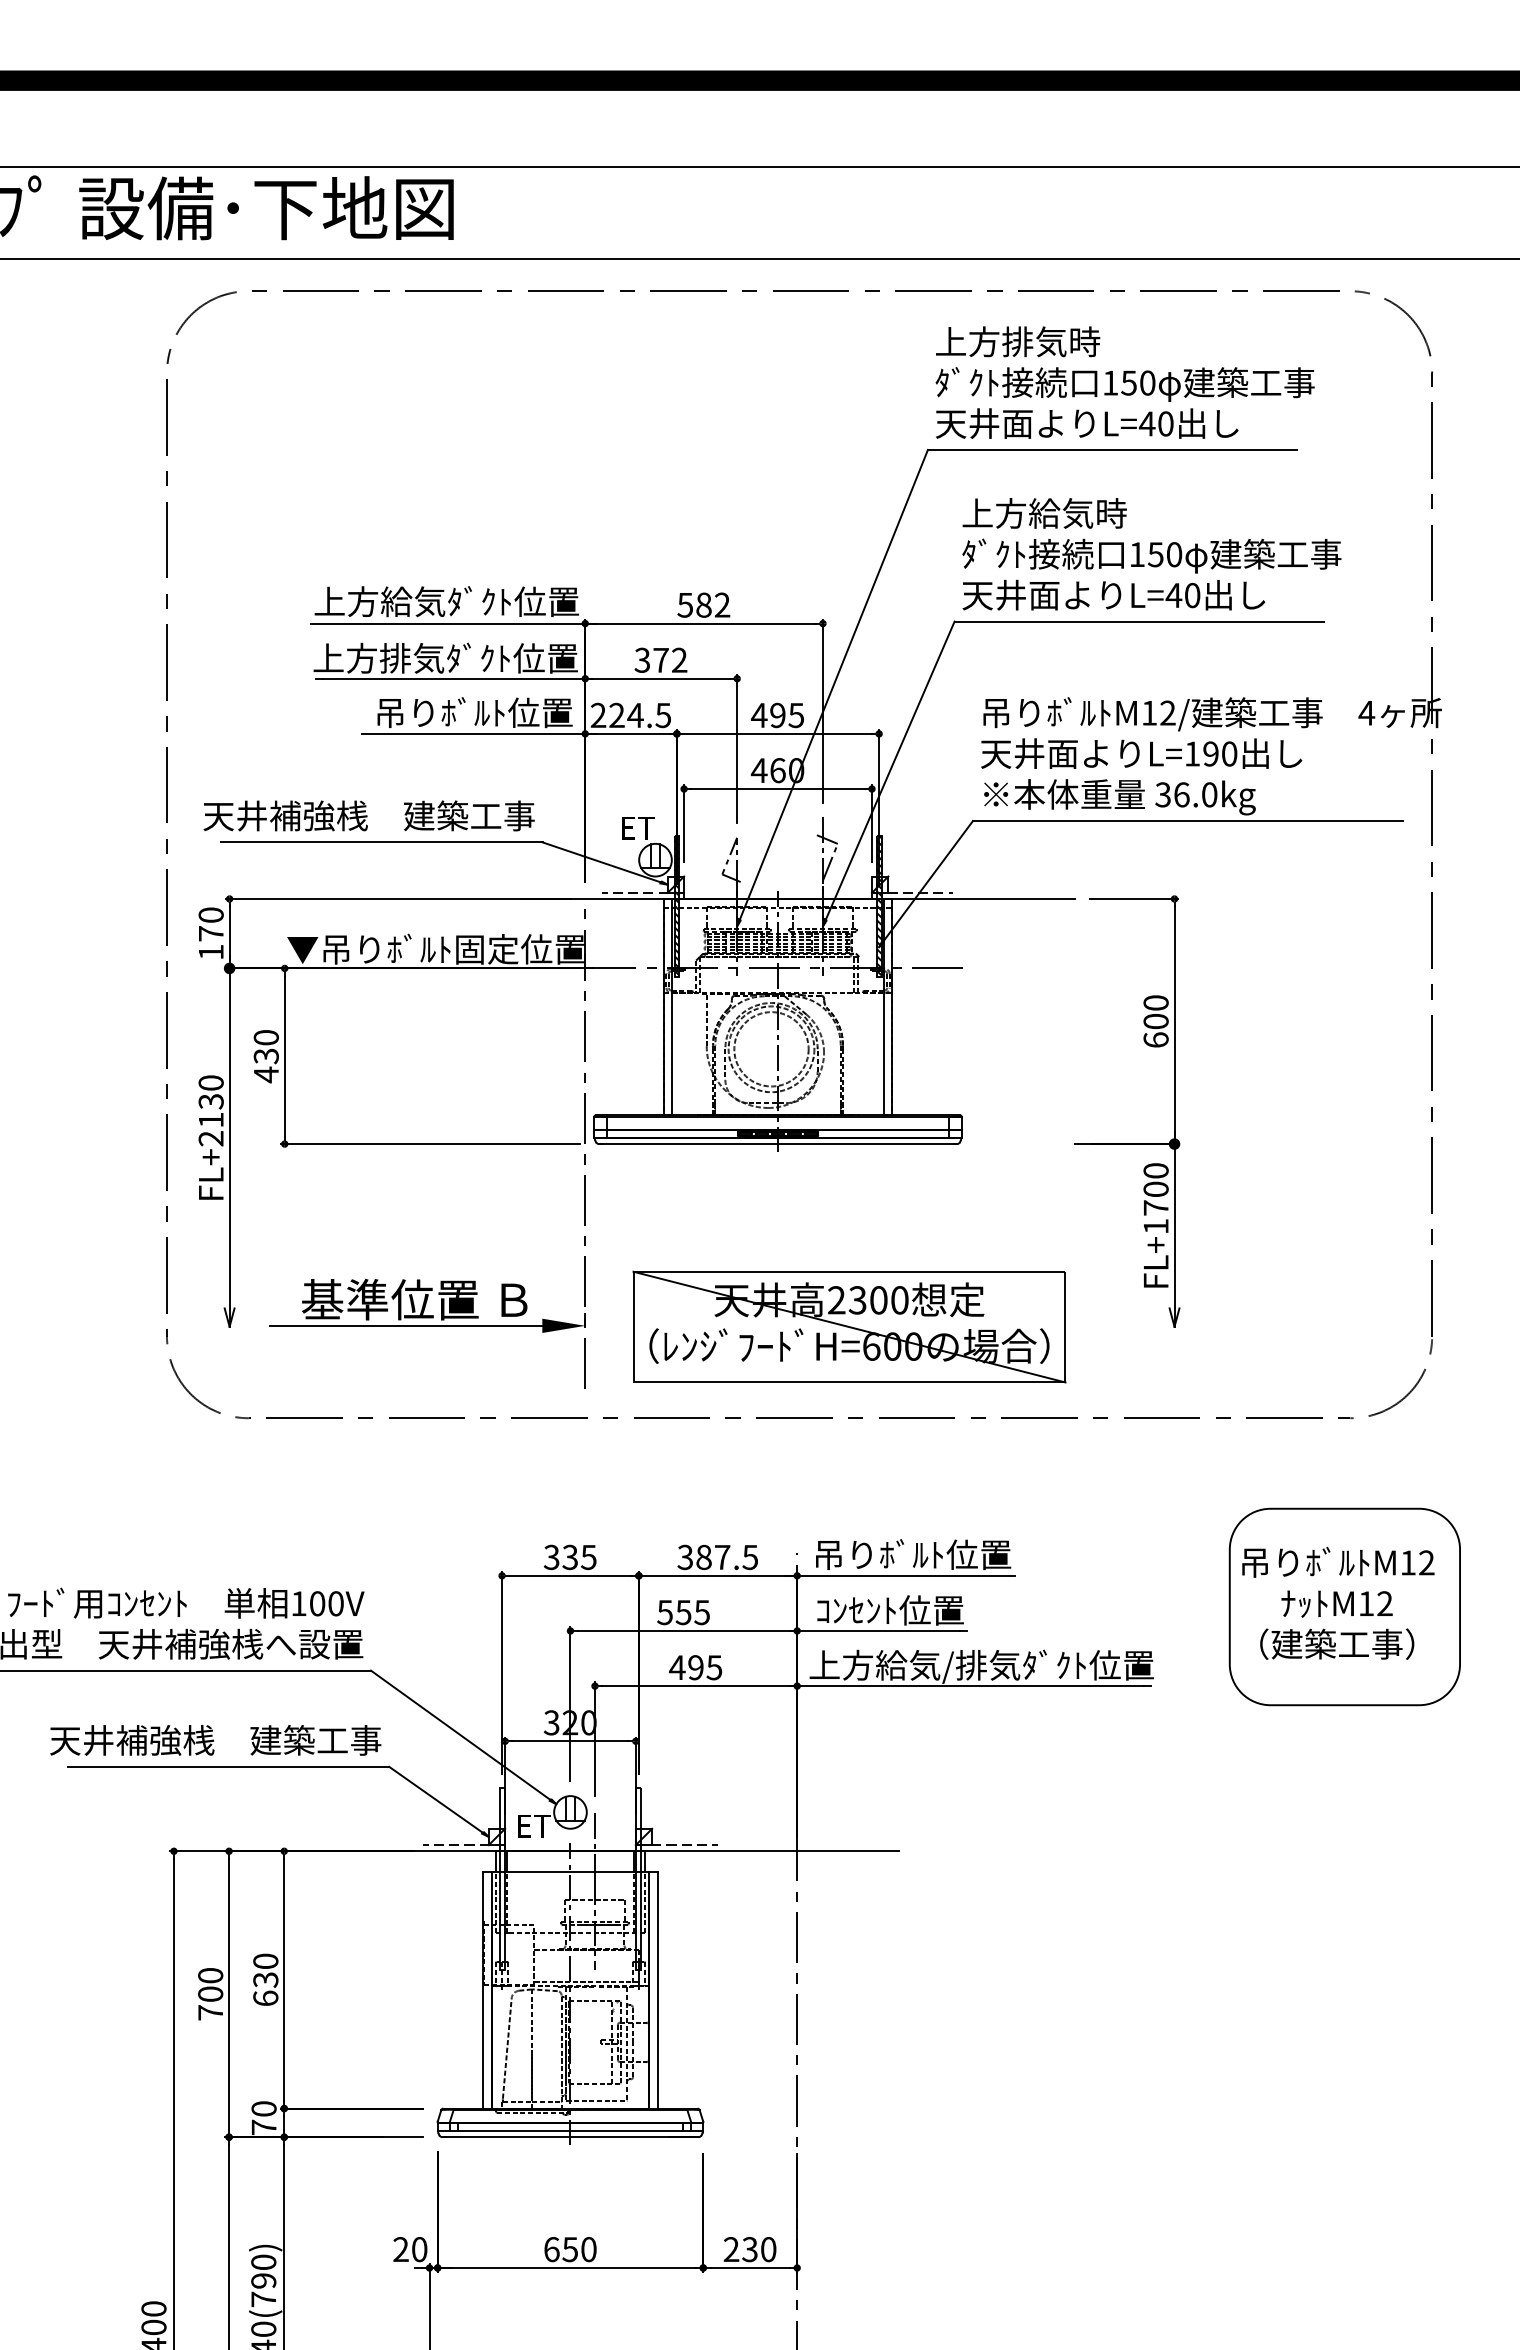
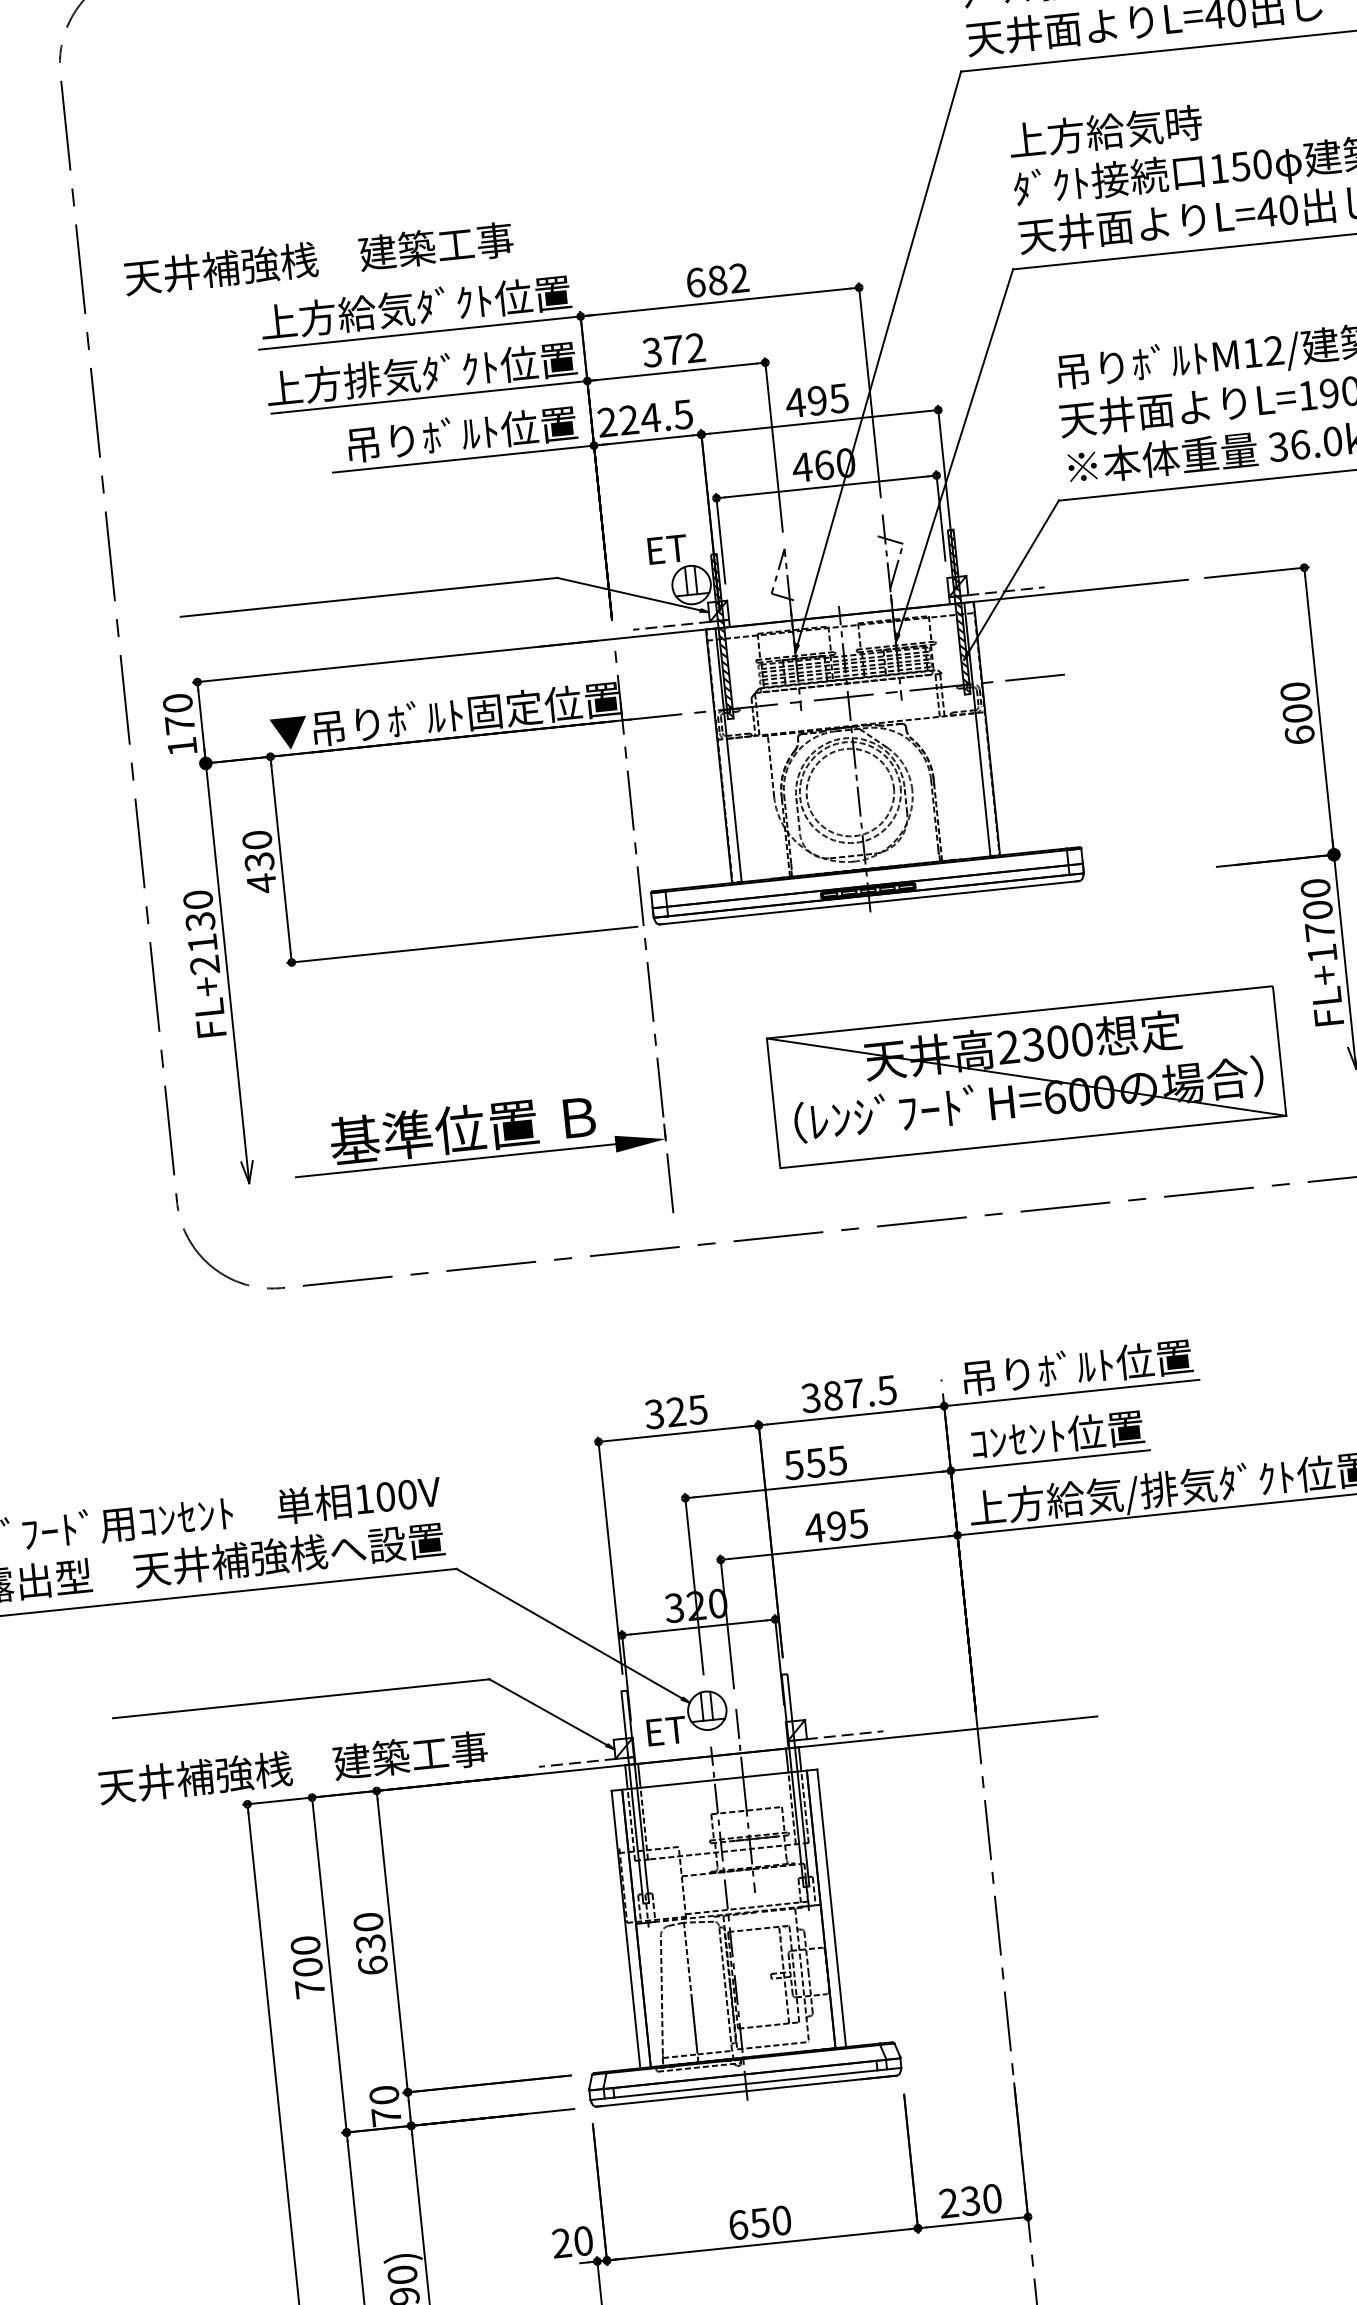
text: (685, 604) -> (695, 281), 582 -> 682
text: (368, 815) -> (318, 258), moved
part: (849, 1326) -> (1026, 1076), moved
text: (570, 1557) -> (676, 1412), 335 -> 325
text: (215, 1740) -> (292, 1767), moved

